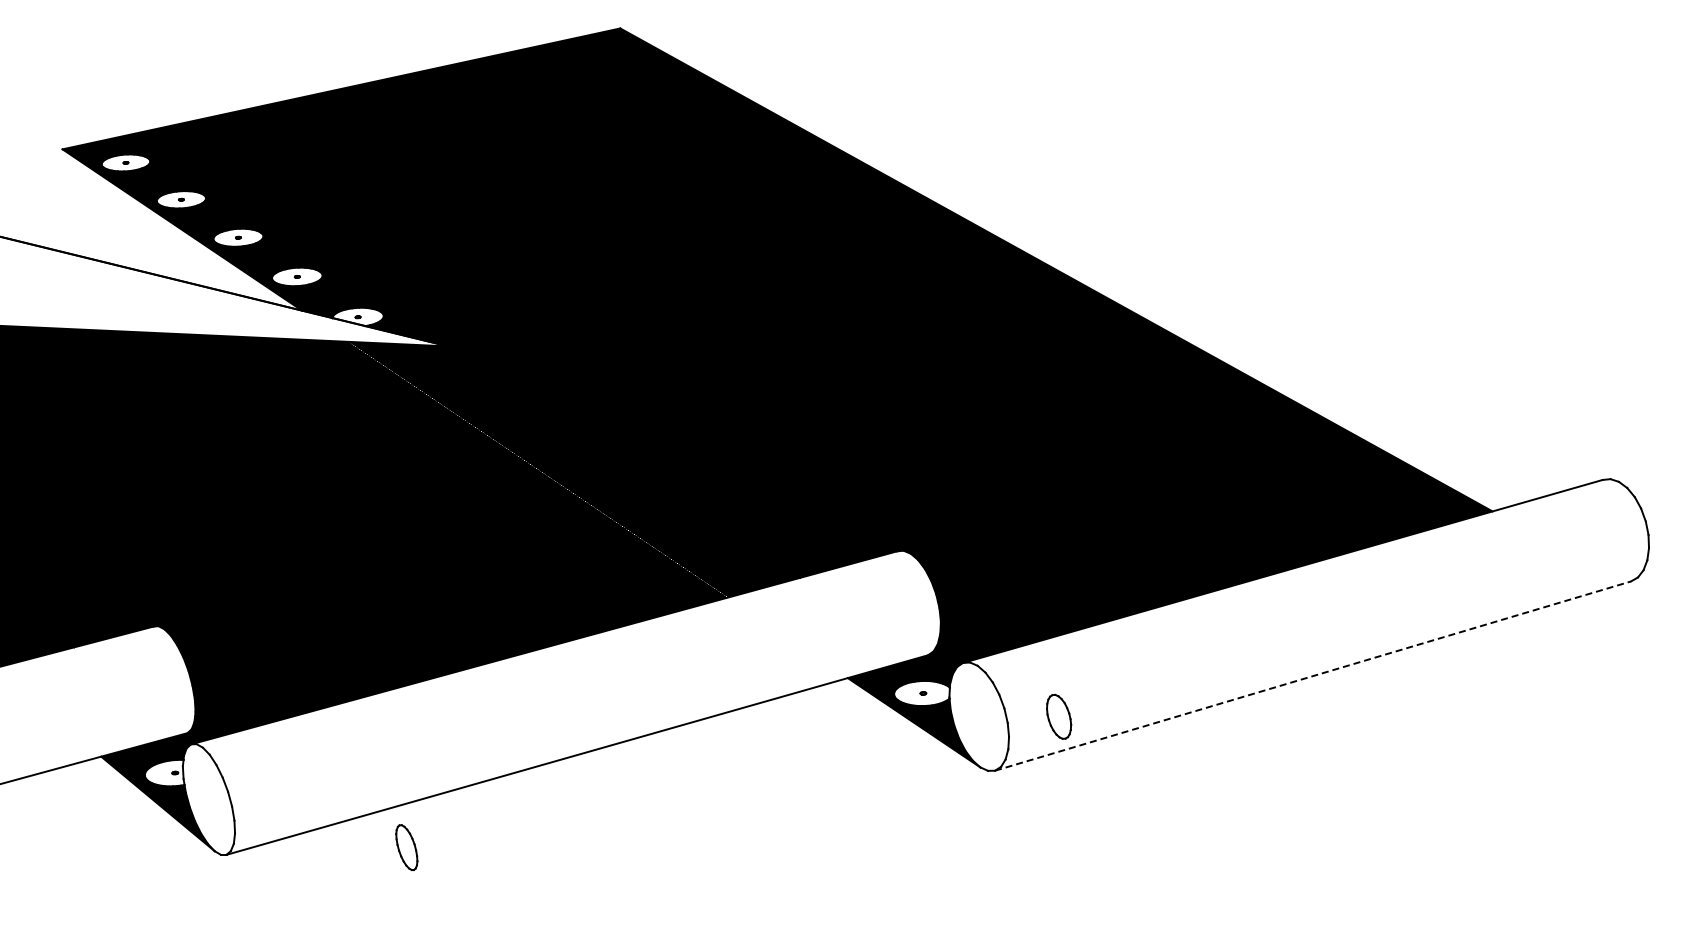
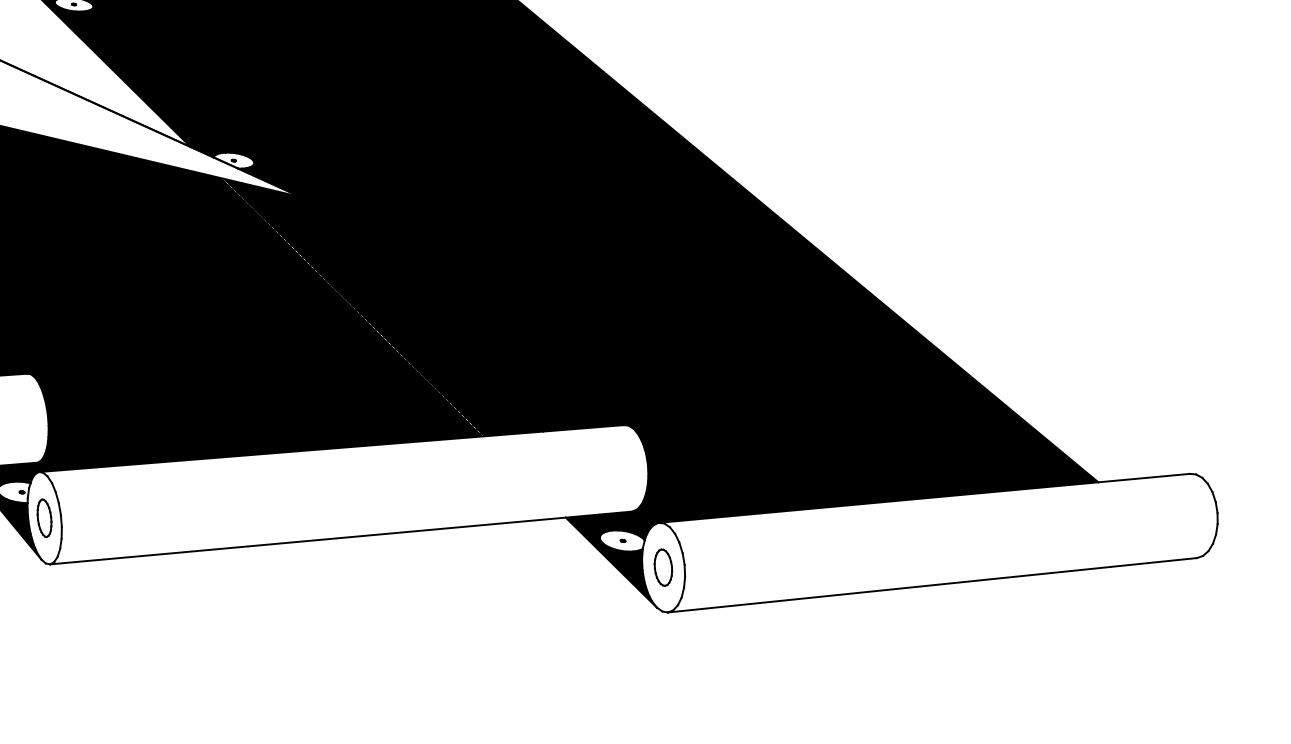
line: (1313, 676) -> (932, 585), dashed -> solid
part: (1059, 716) -> (663, 567), moved
part: (406, 847) -> (44, 518), moved

